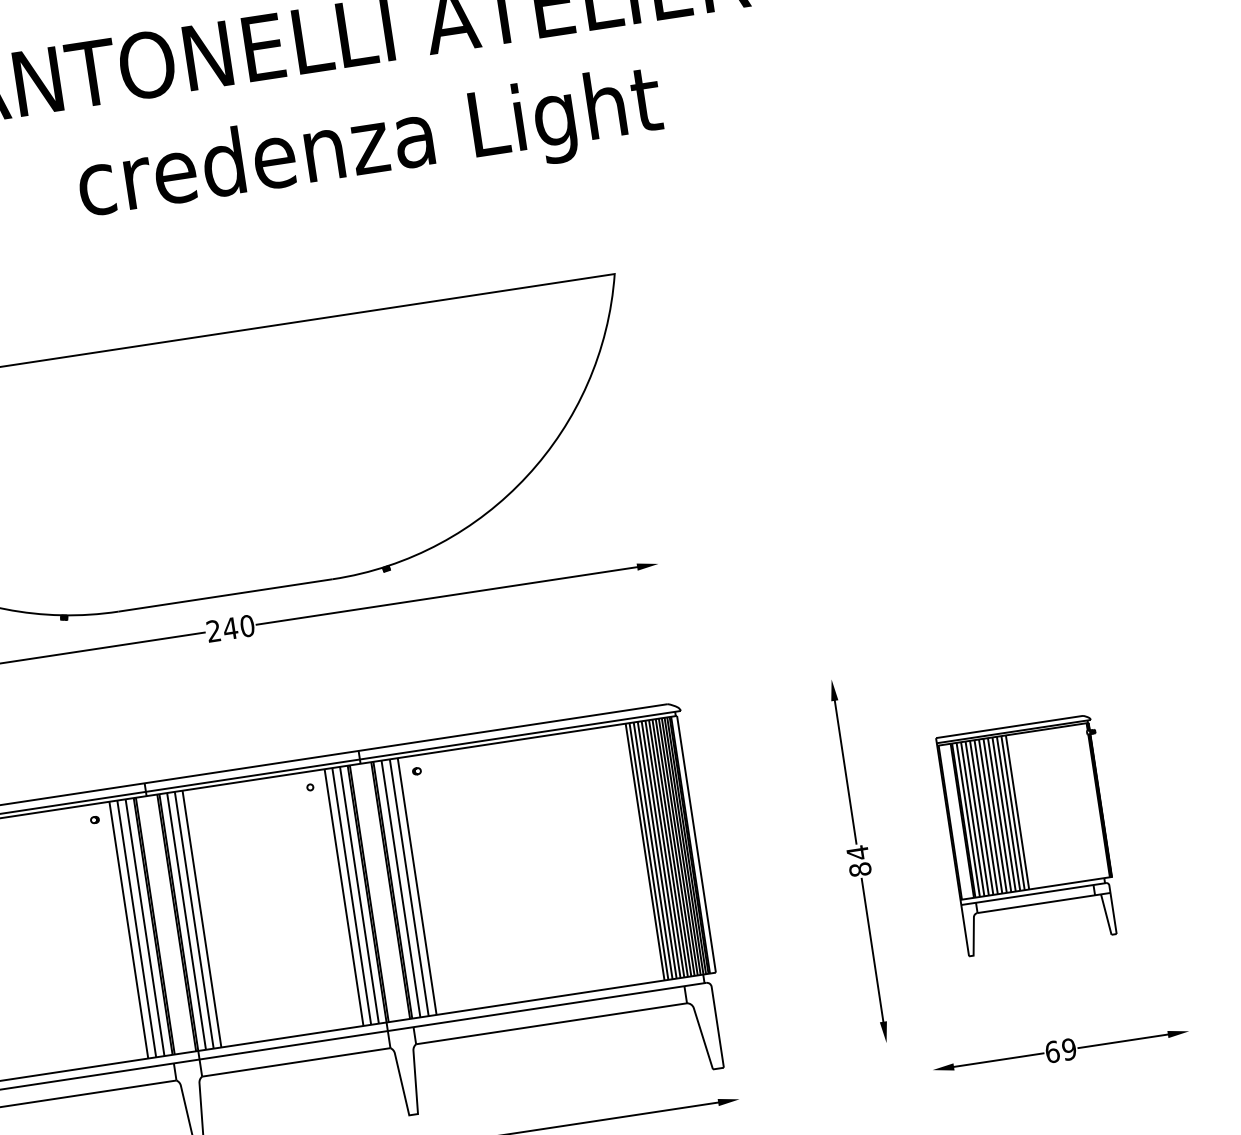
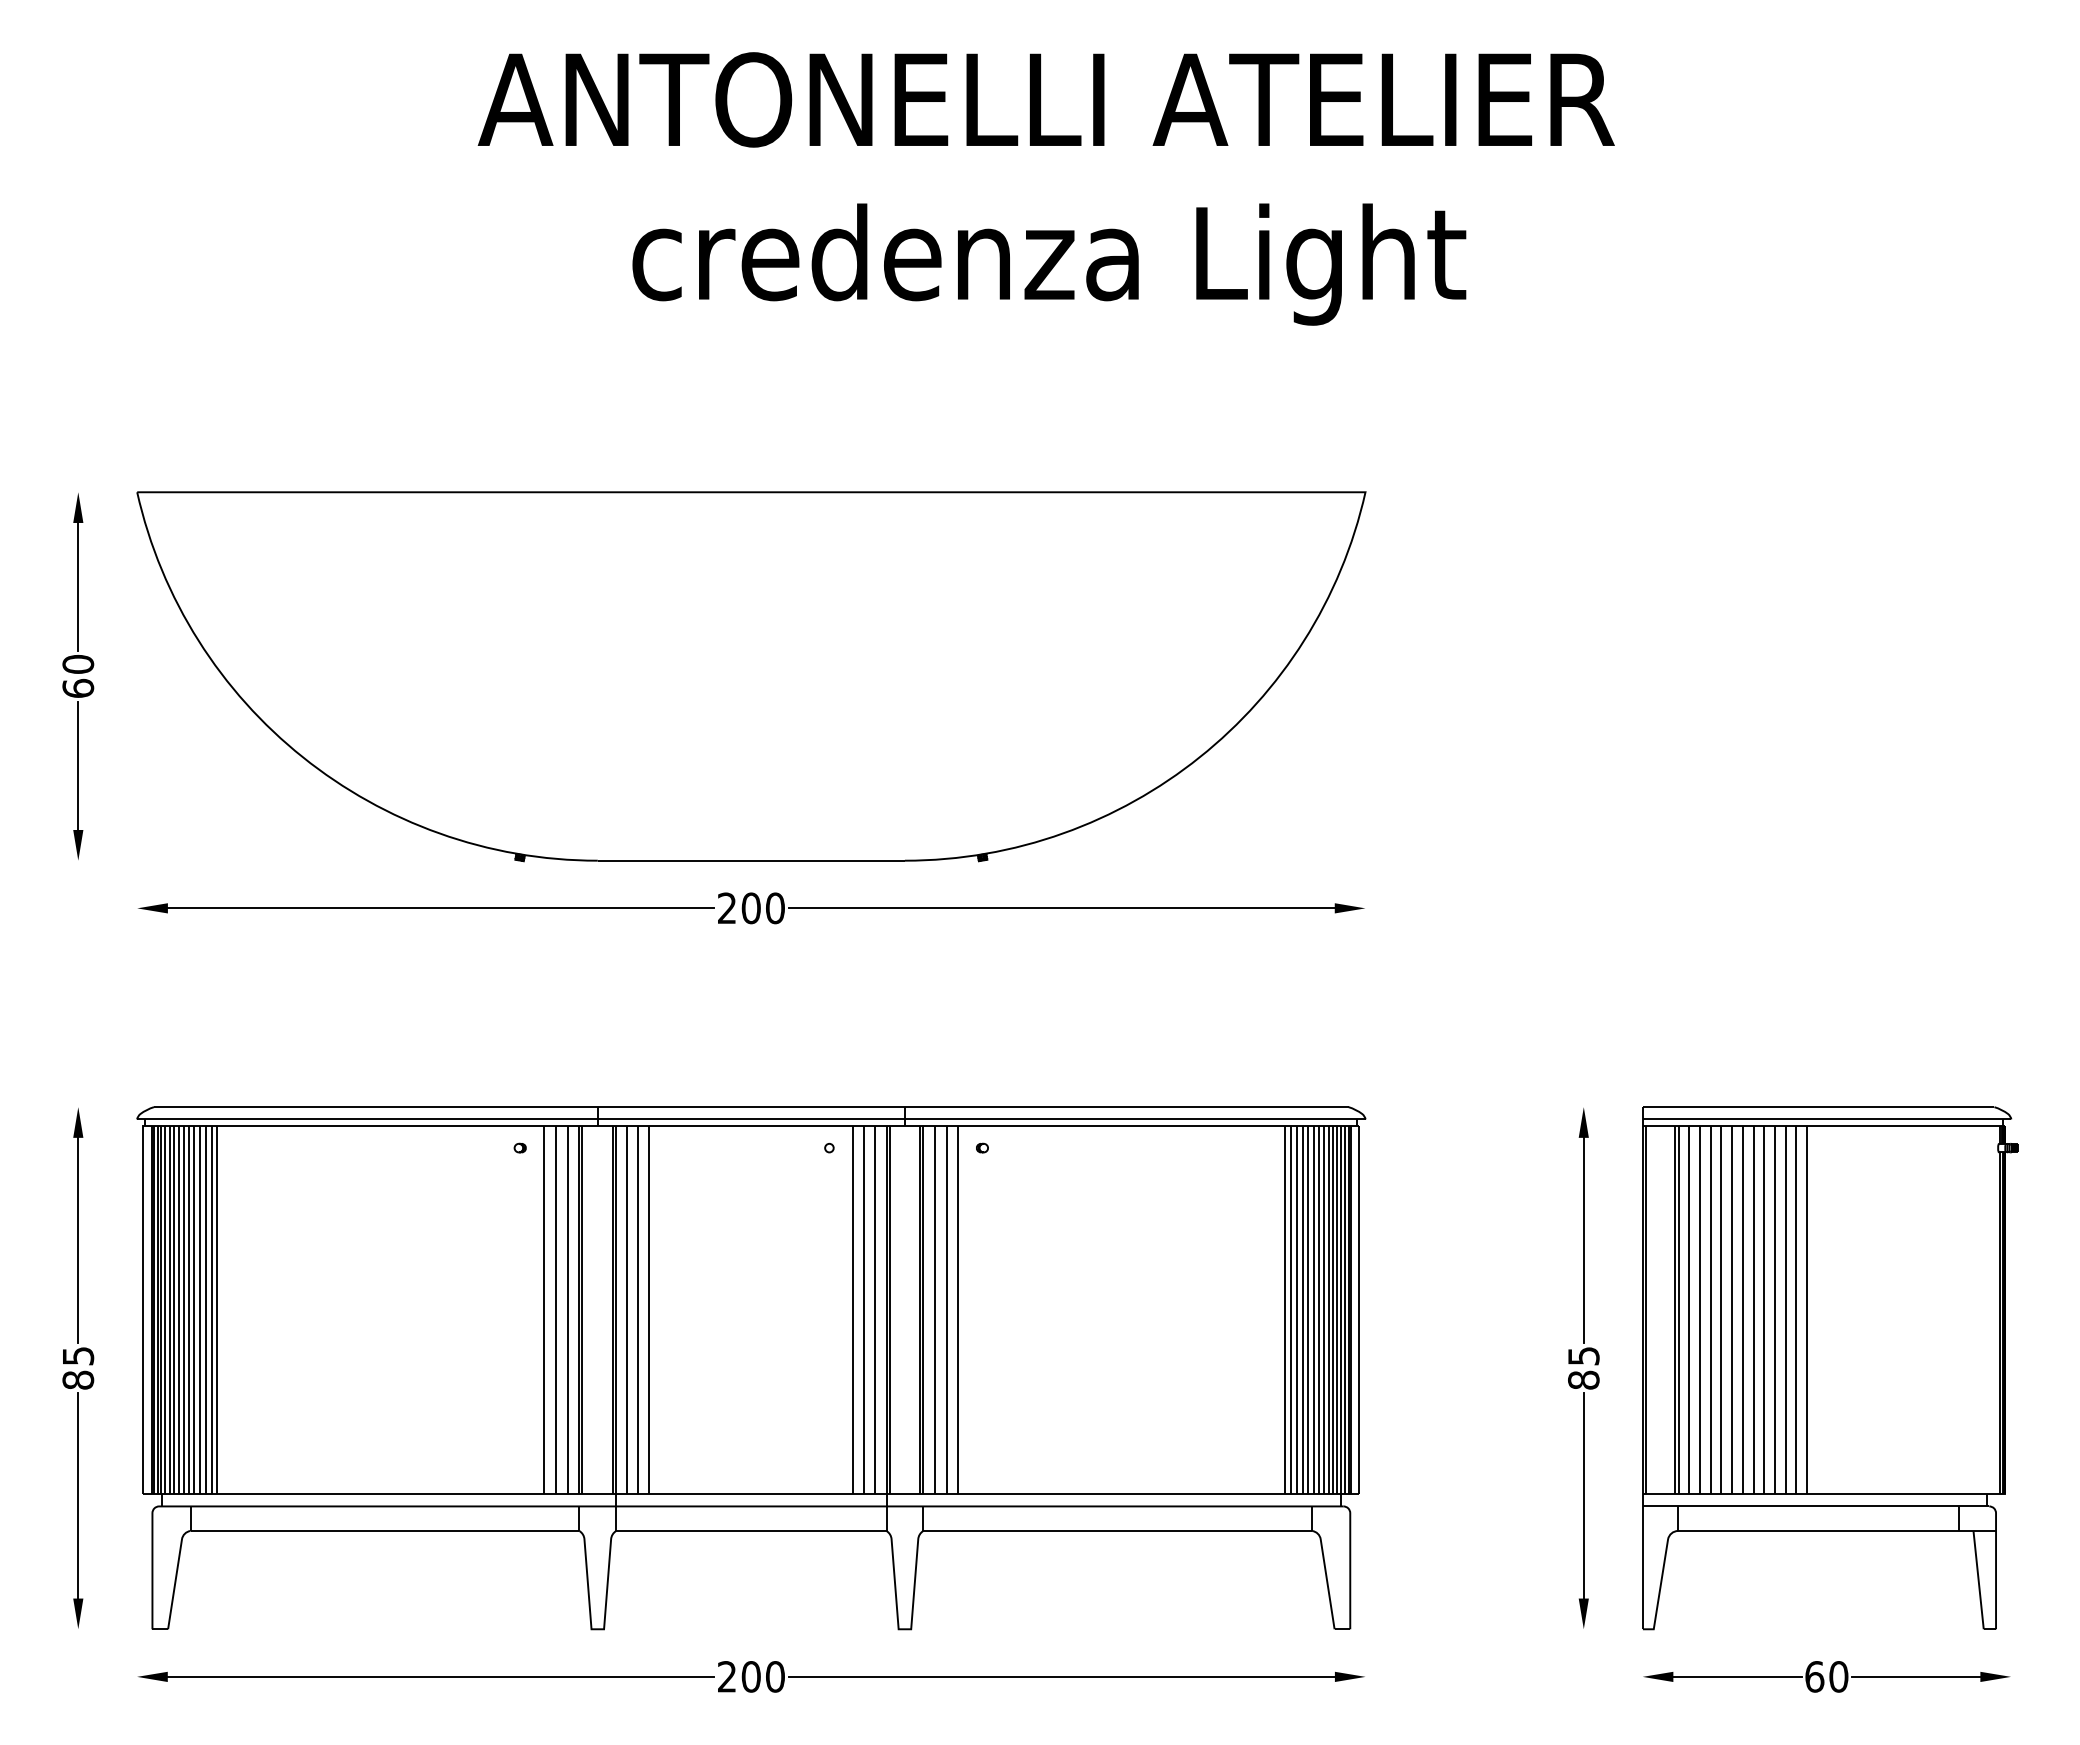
text: (230, 628) -> (751, 908), 240 -> 200
part: (1031, 835) -> (1830, 1368), size x1.67
text: (857, 853) -> (1583, 1356), 84 -> 85
text: (1069, 1049) -> (1838, 1676), 69 -> 60

